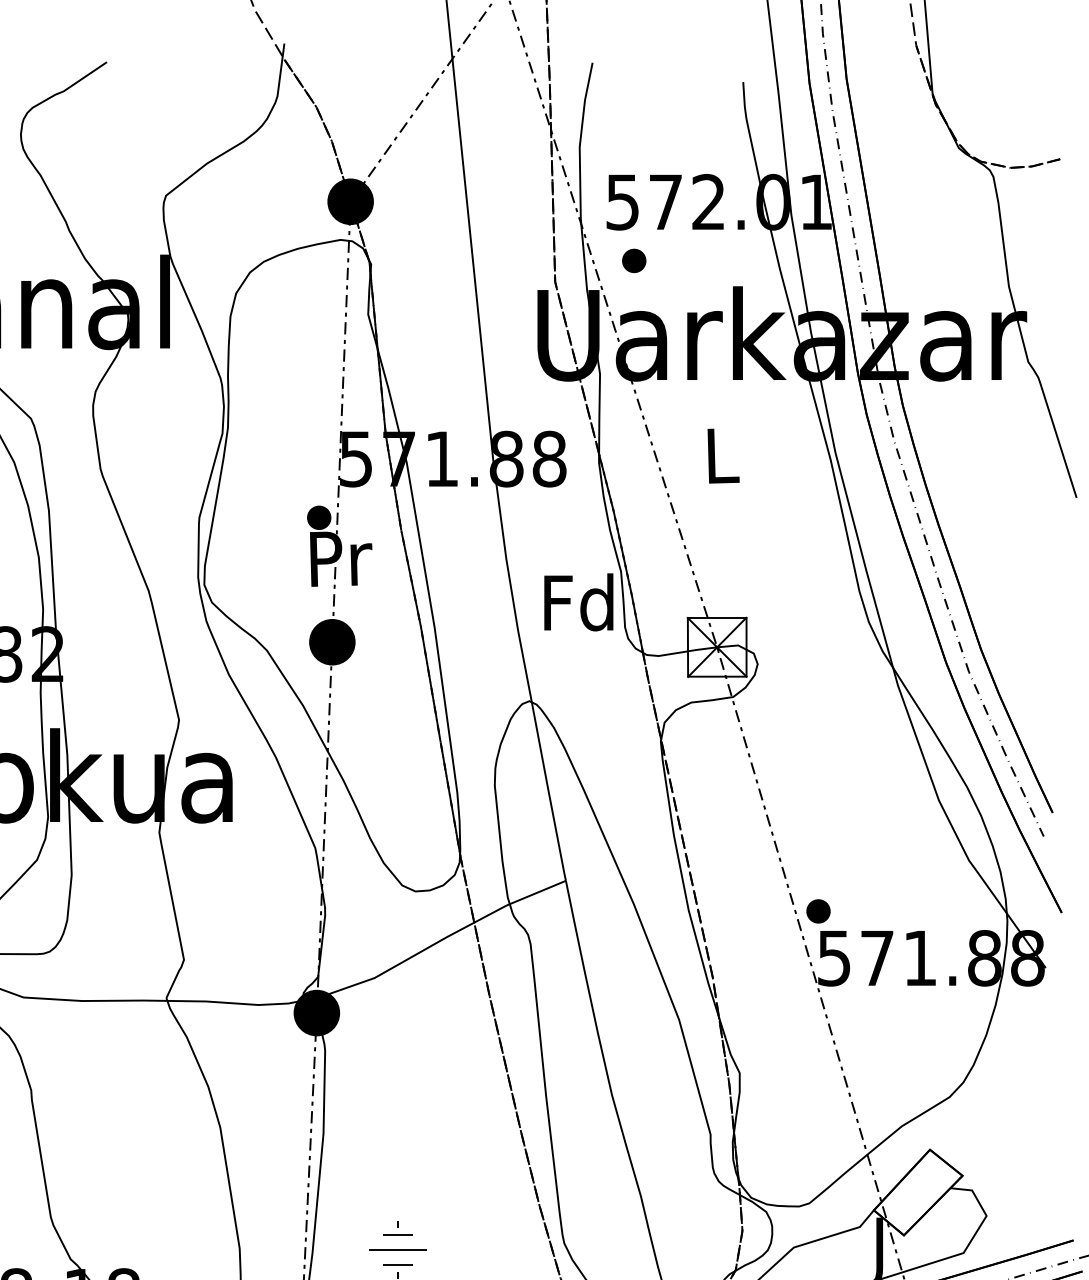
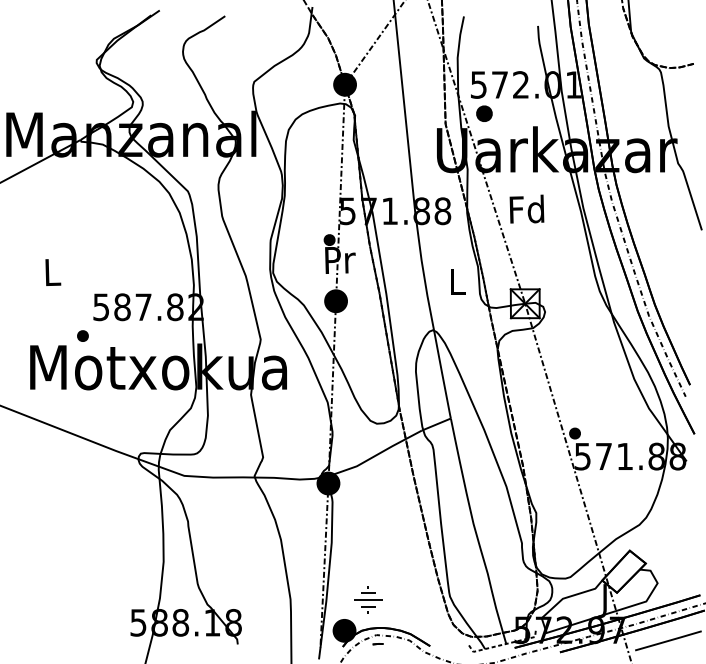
part: (634, 260) -> (484, 113), size x1.4
text: (719, 453) -> (526, 208), L -> Fd
text: (579, 602) -> (457, 281), Fd -> L

